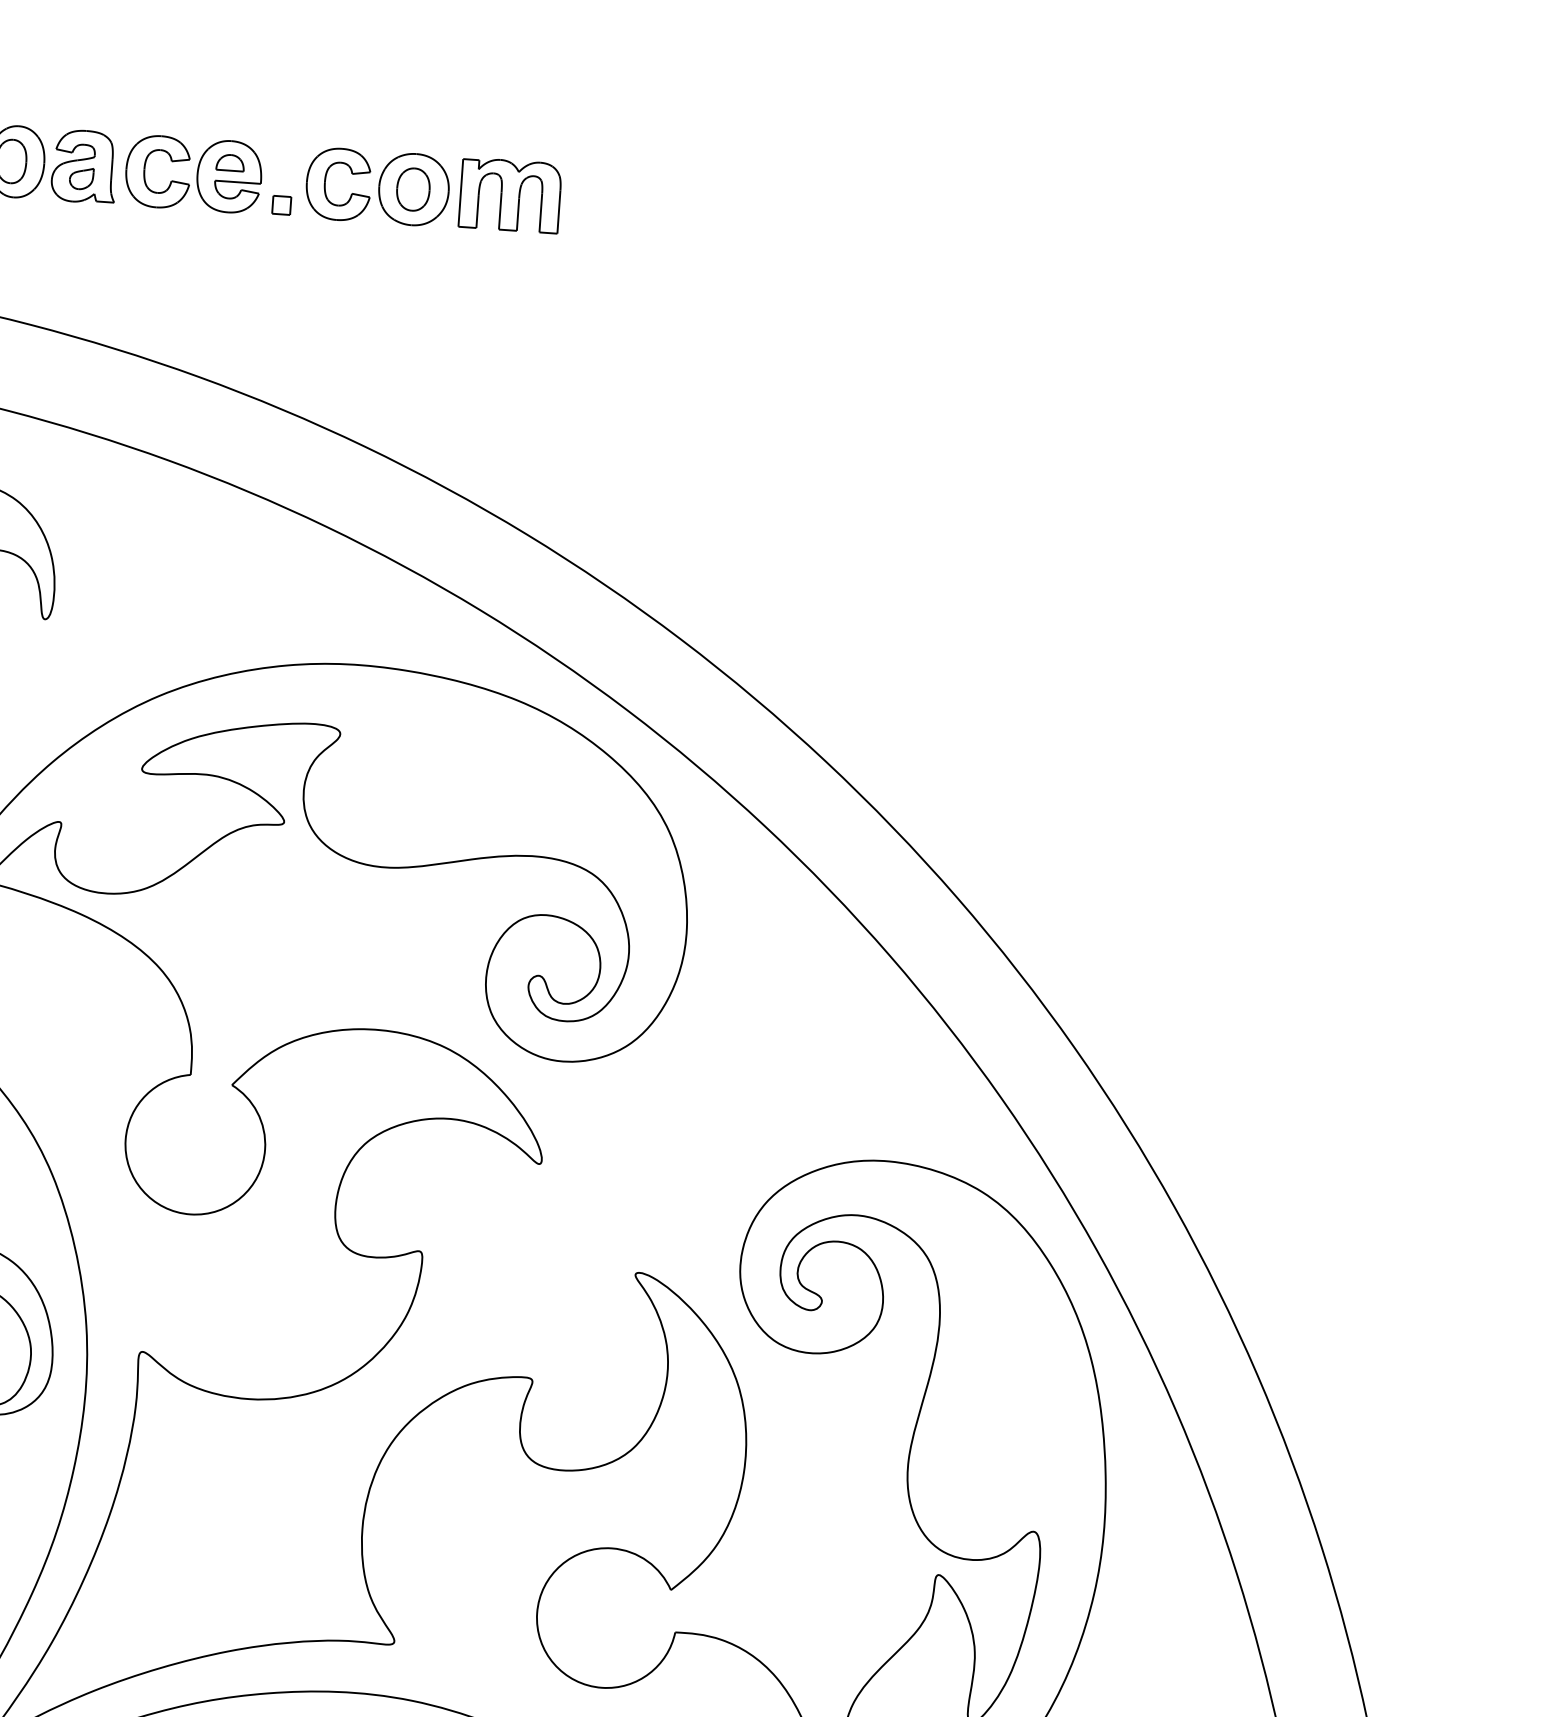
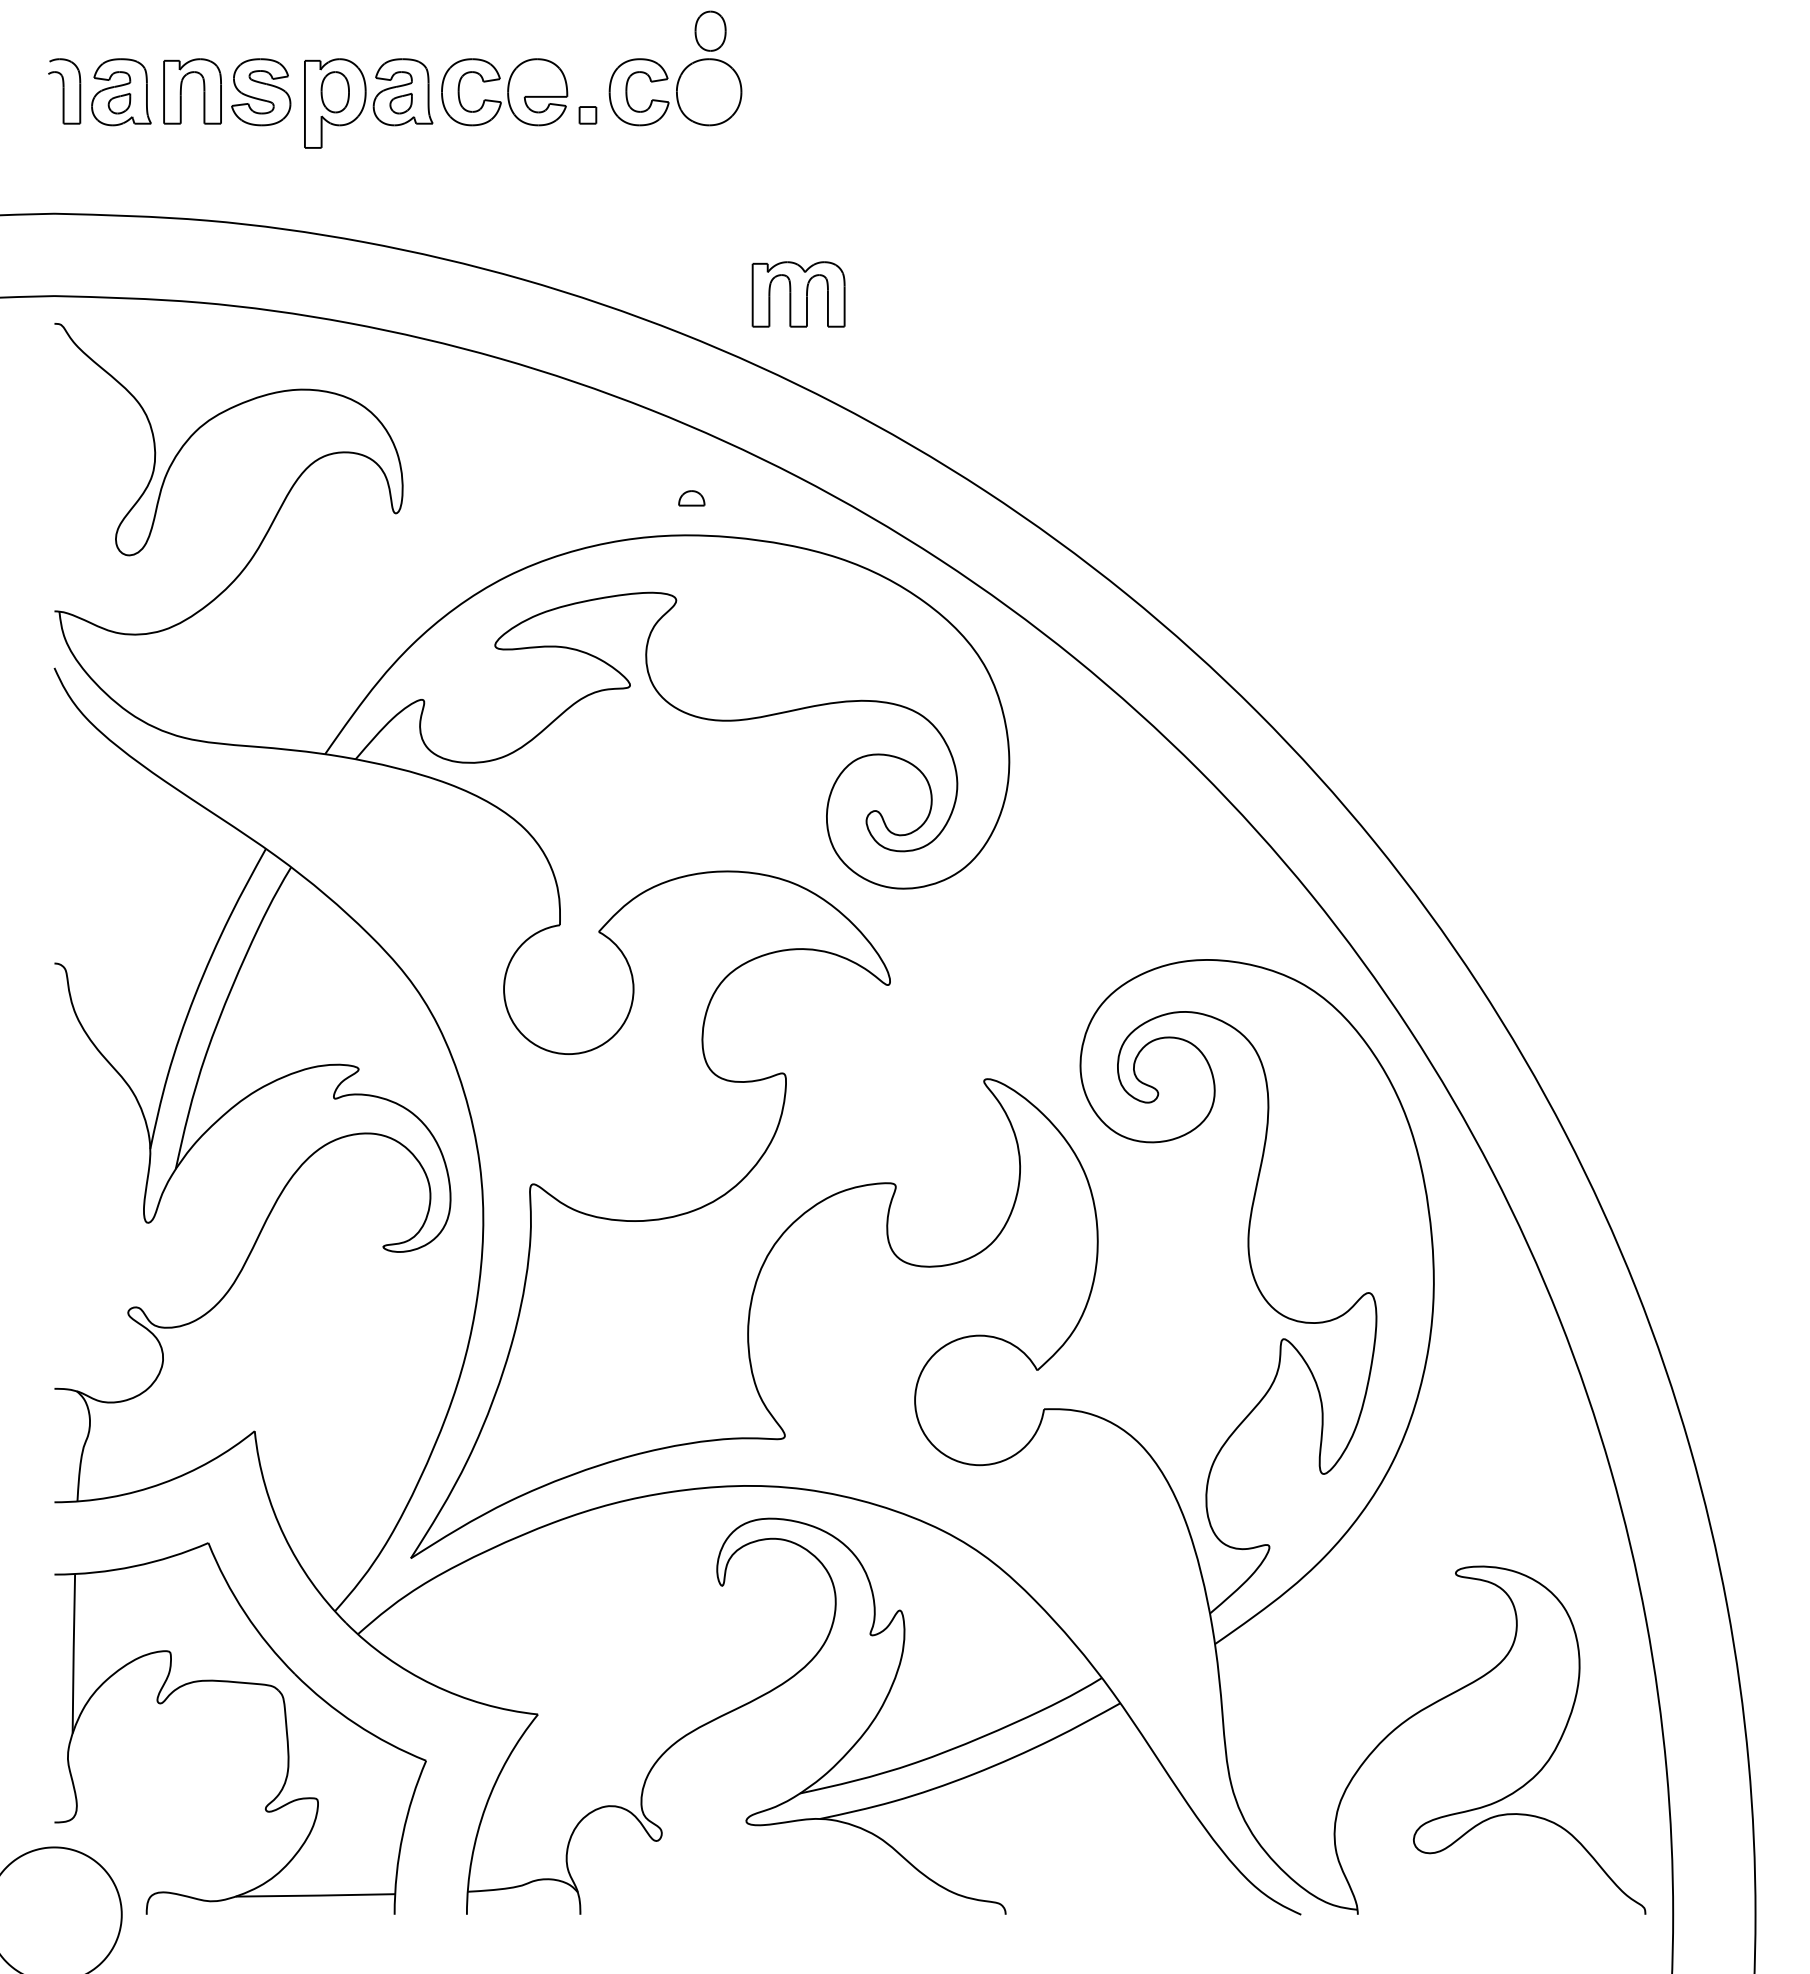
part: (230, 162) -> (691, 498), moved
part: (413, 188) -> (710, 30), moved
part: (510, 195) -> (798, 294), moved

